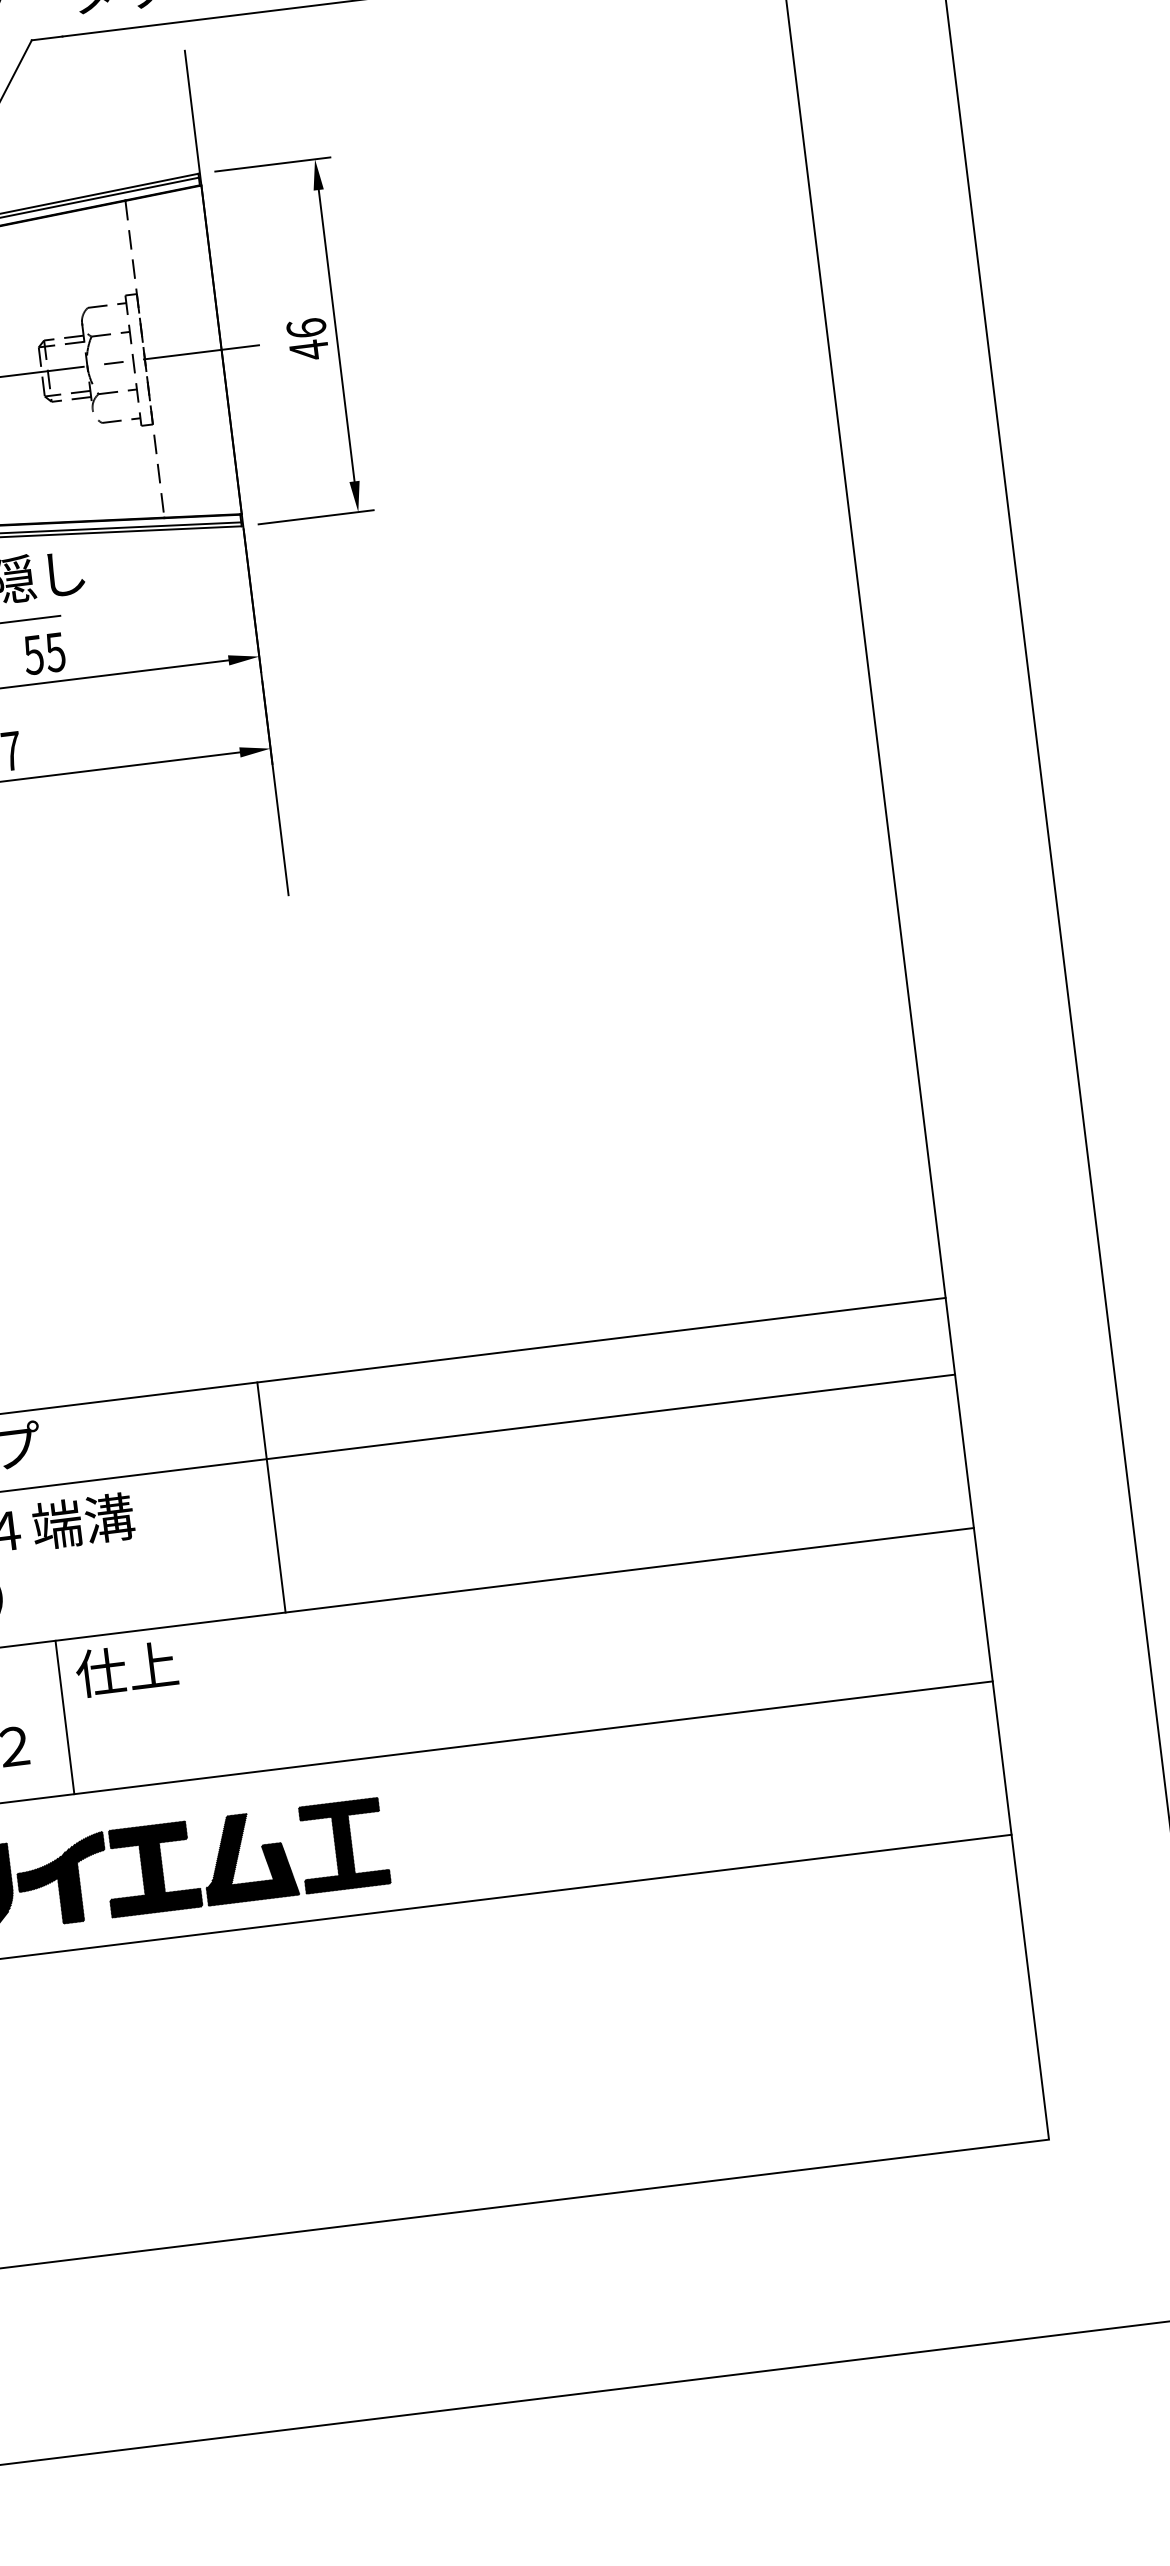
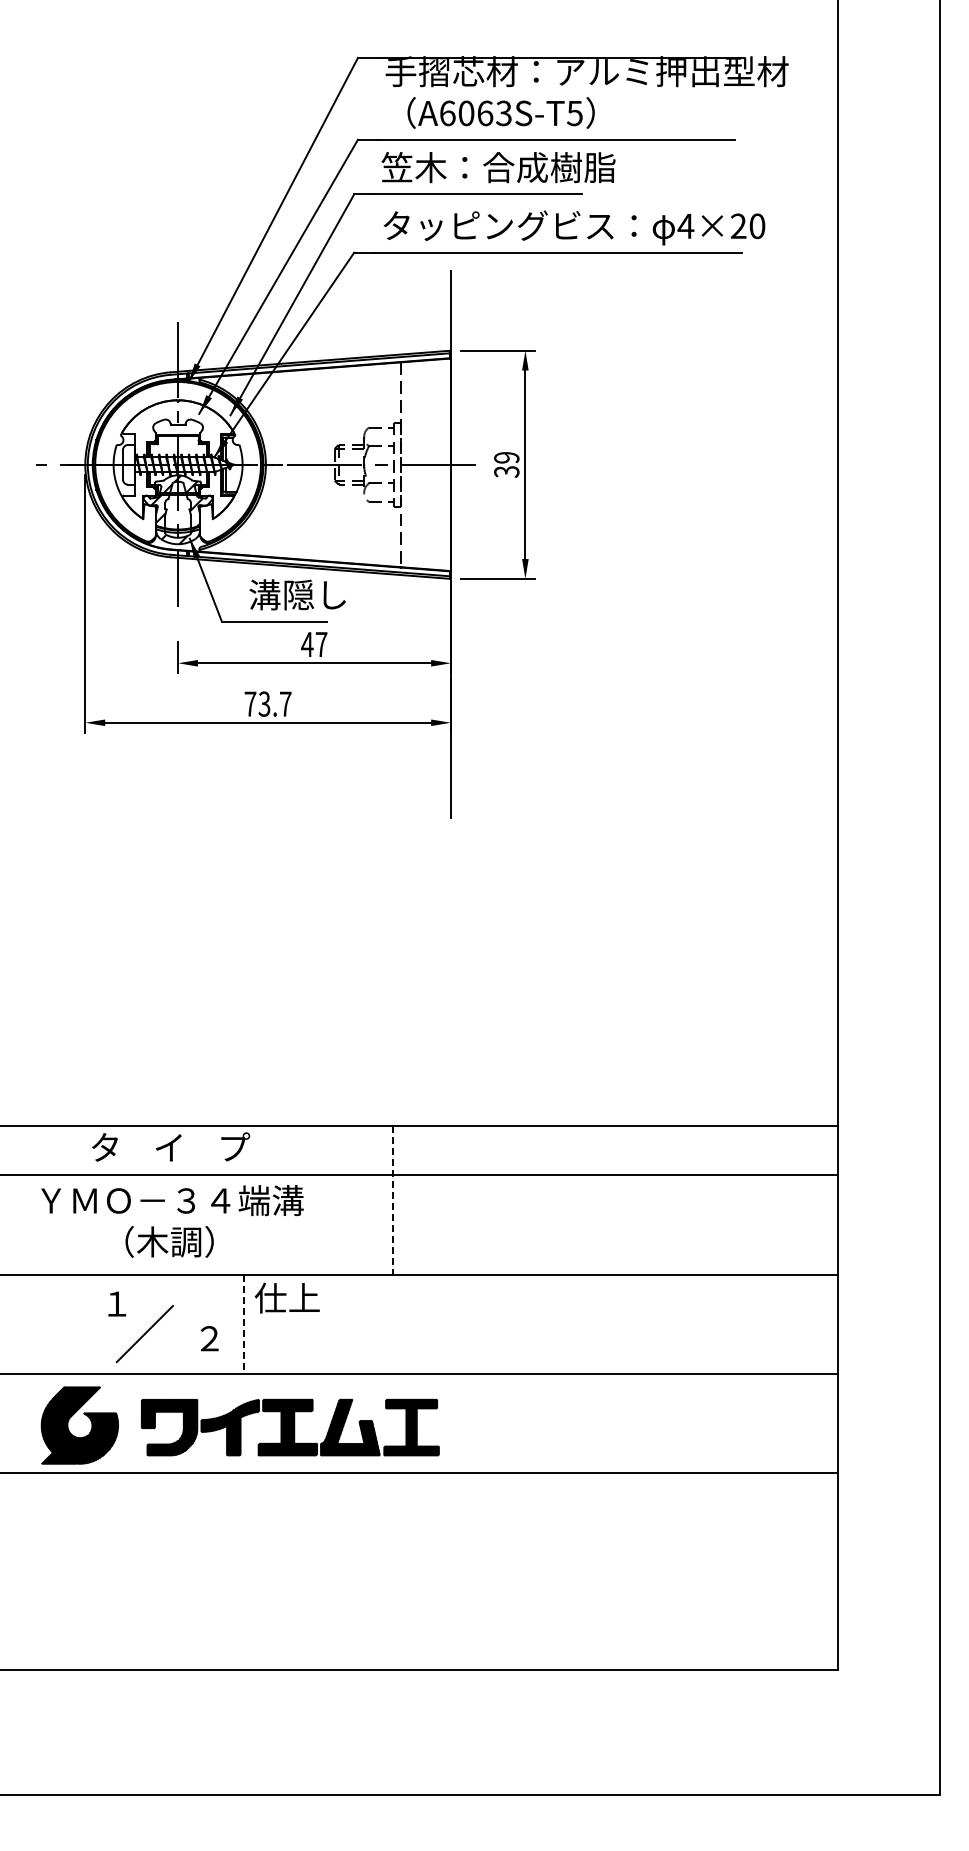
text: (307, 338) -> (506, 464), 46 -> 39
text: (44, 653) -> (314, 644), 55 -> 47
line: (270, 1498) -> (392, 1200), solid -> dashed
line: (65, 1717) -> (244, 1324), solid -> dashed

